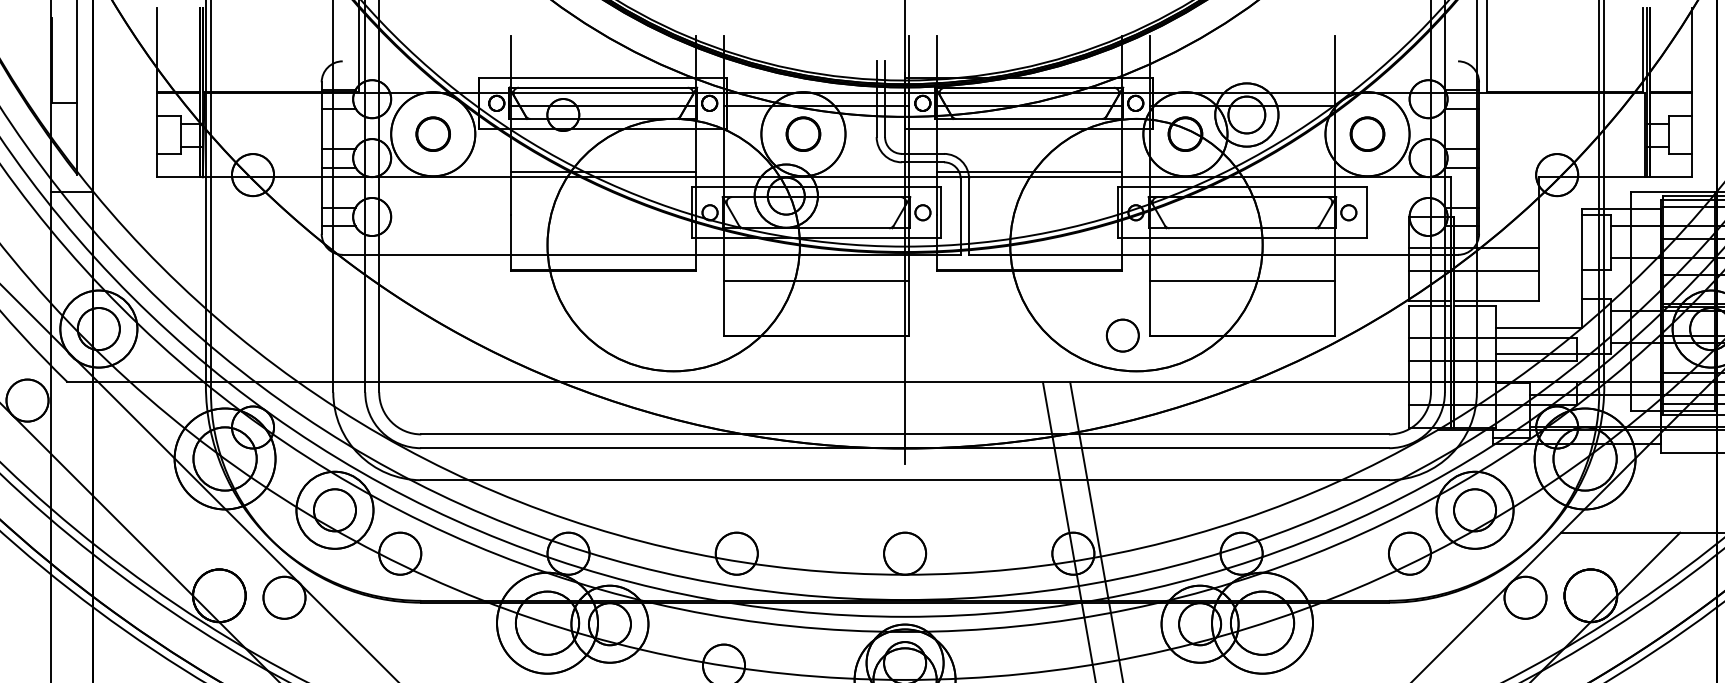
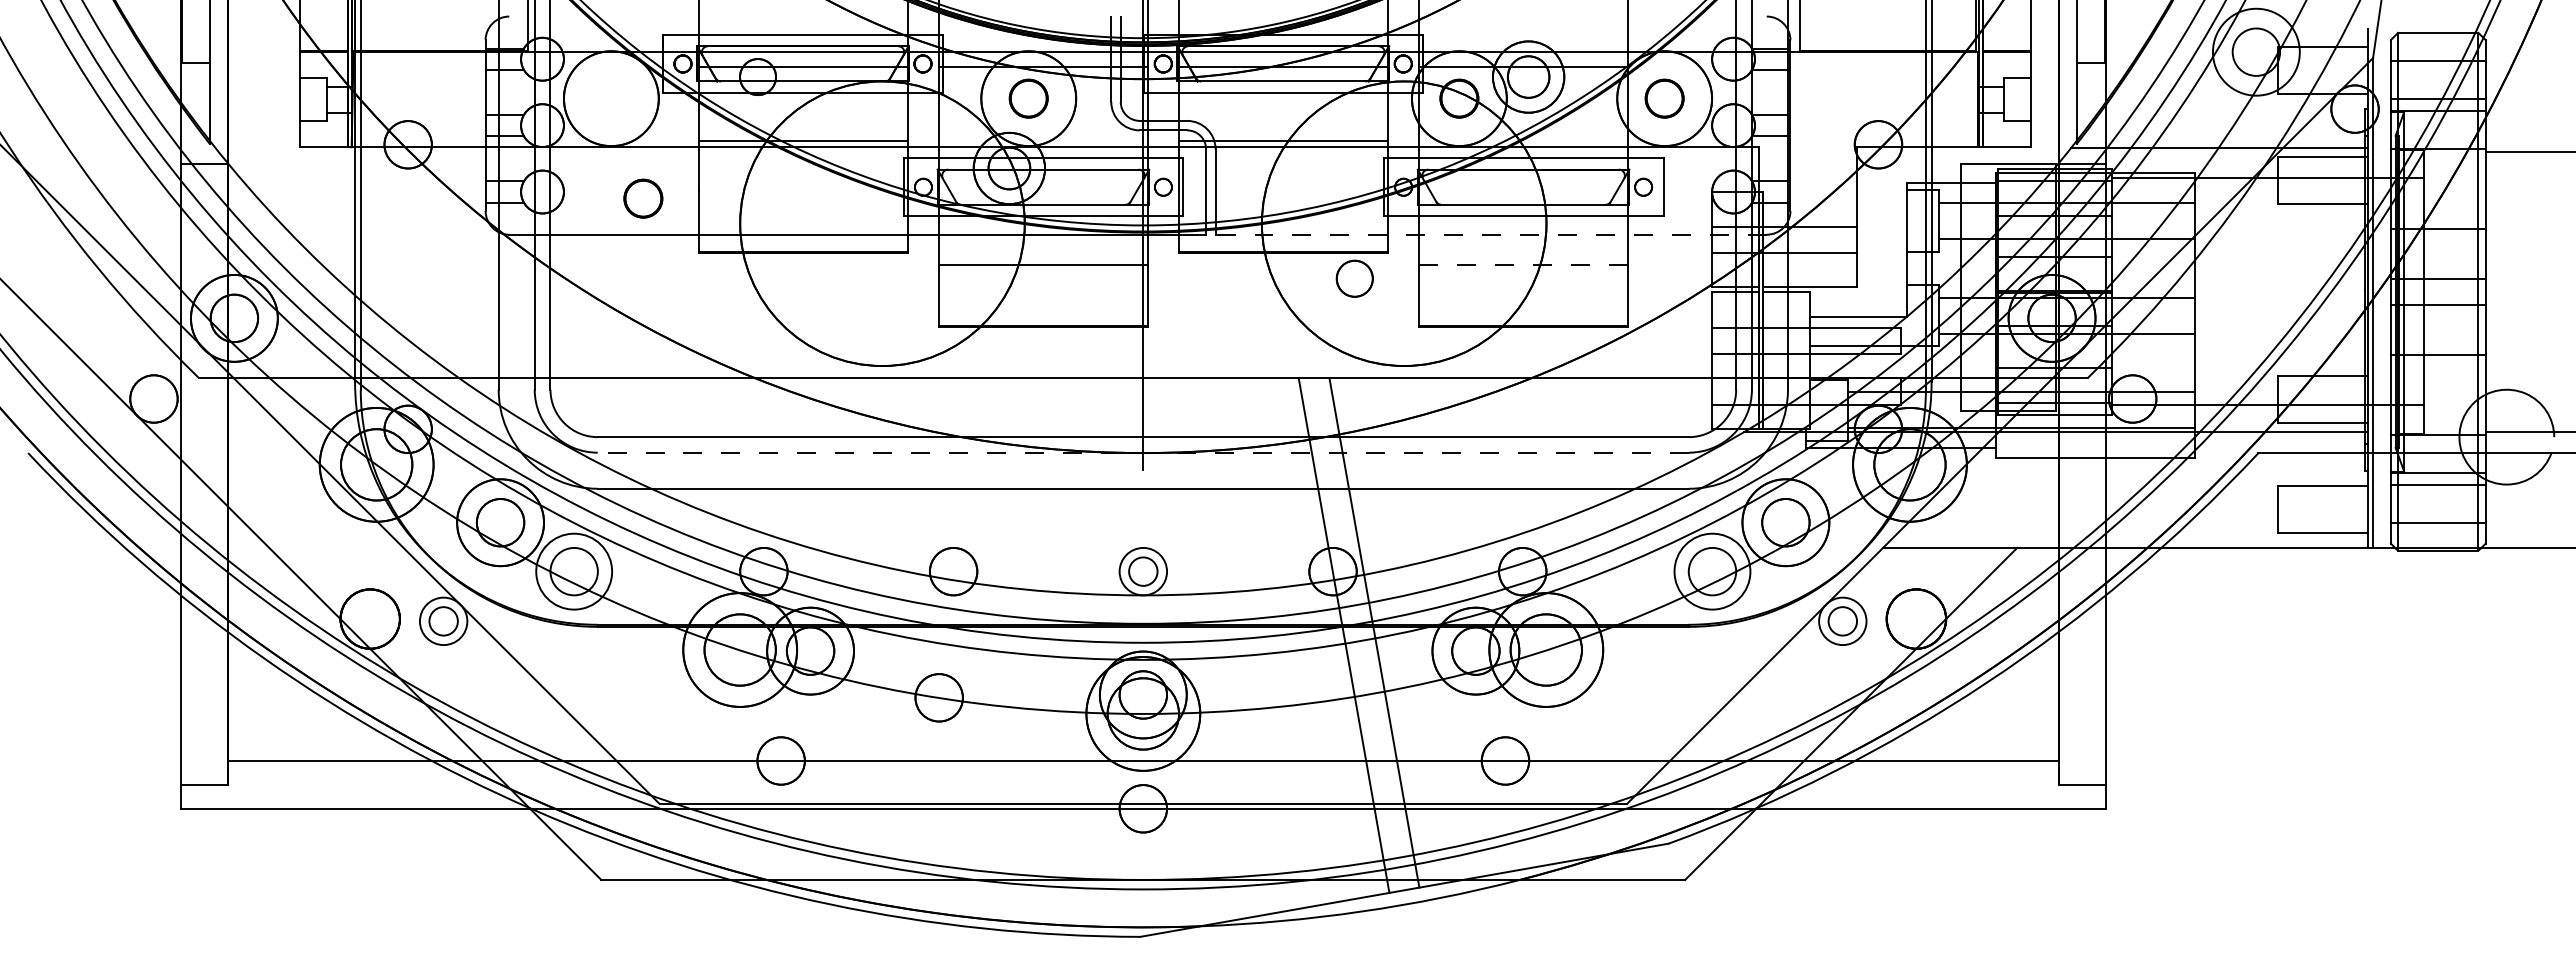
part: (433, 134) -> (643, 198), moved
line: (1213, 254) -> (1491, 234), solid -> dashed
line: (1243, 281) -> (1524, 264), solid -> dashed
circle: (1122, 335) -> (1354, 278), moved
line: (905, 448) -> (1143, 452), solid -> dashed
circle: (399, 553) -> (573, 571), size x1.6
circle: (905, 553) -> (1143, 571), size x0.6
circle: (1409, 553) -> (1712, 571), size x1.6
circle: (284, 597) -> (443, 621), size x0.6
circle: (1525, 597) -> (1842, 621), size x0.6

